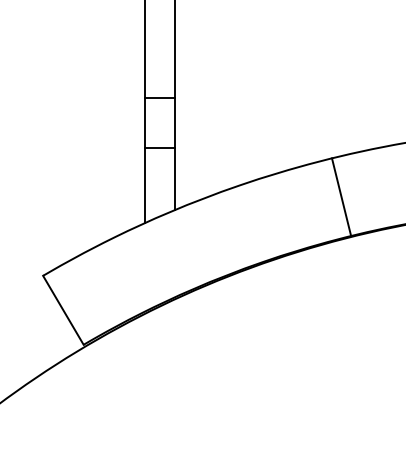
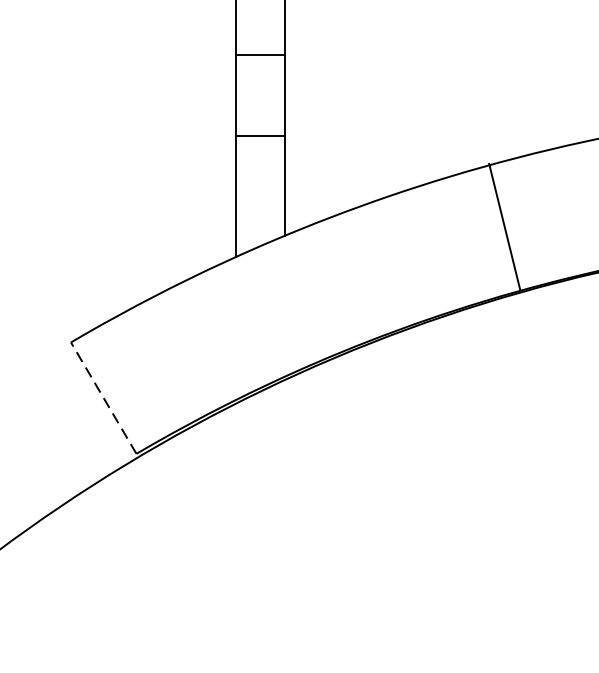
line: (341, 196) -> (504, 225), moved
line: (63, 310) -> (103, 398), solid -> dashed

